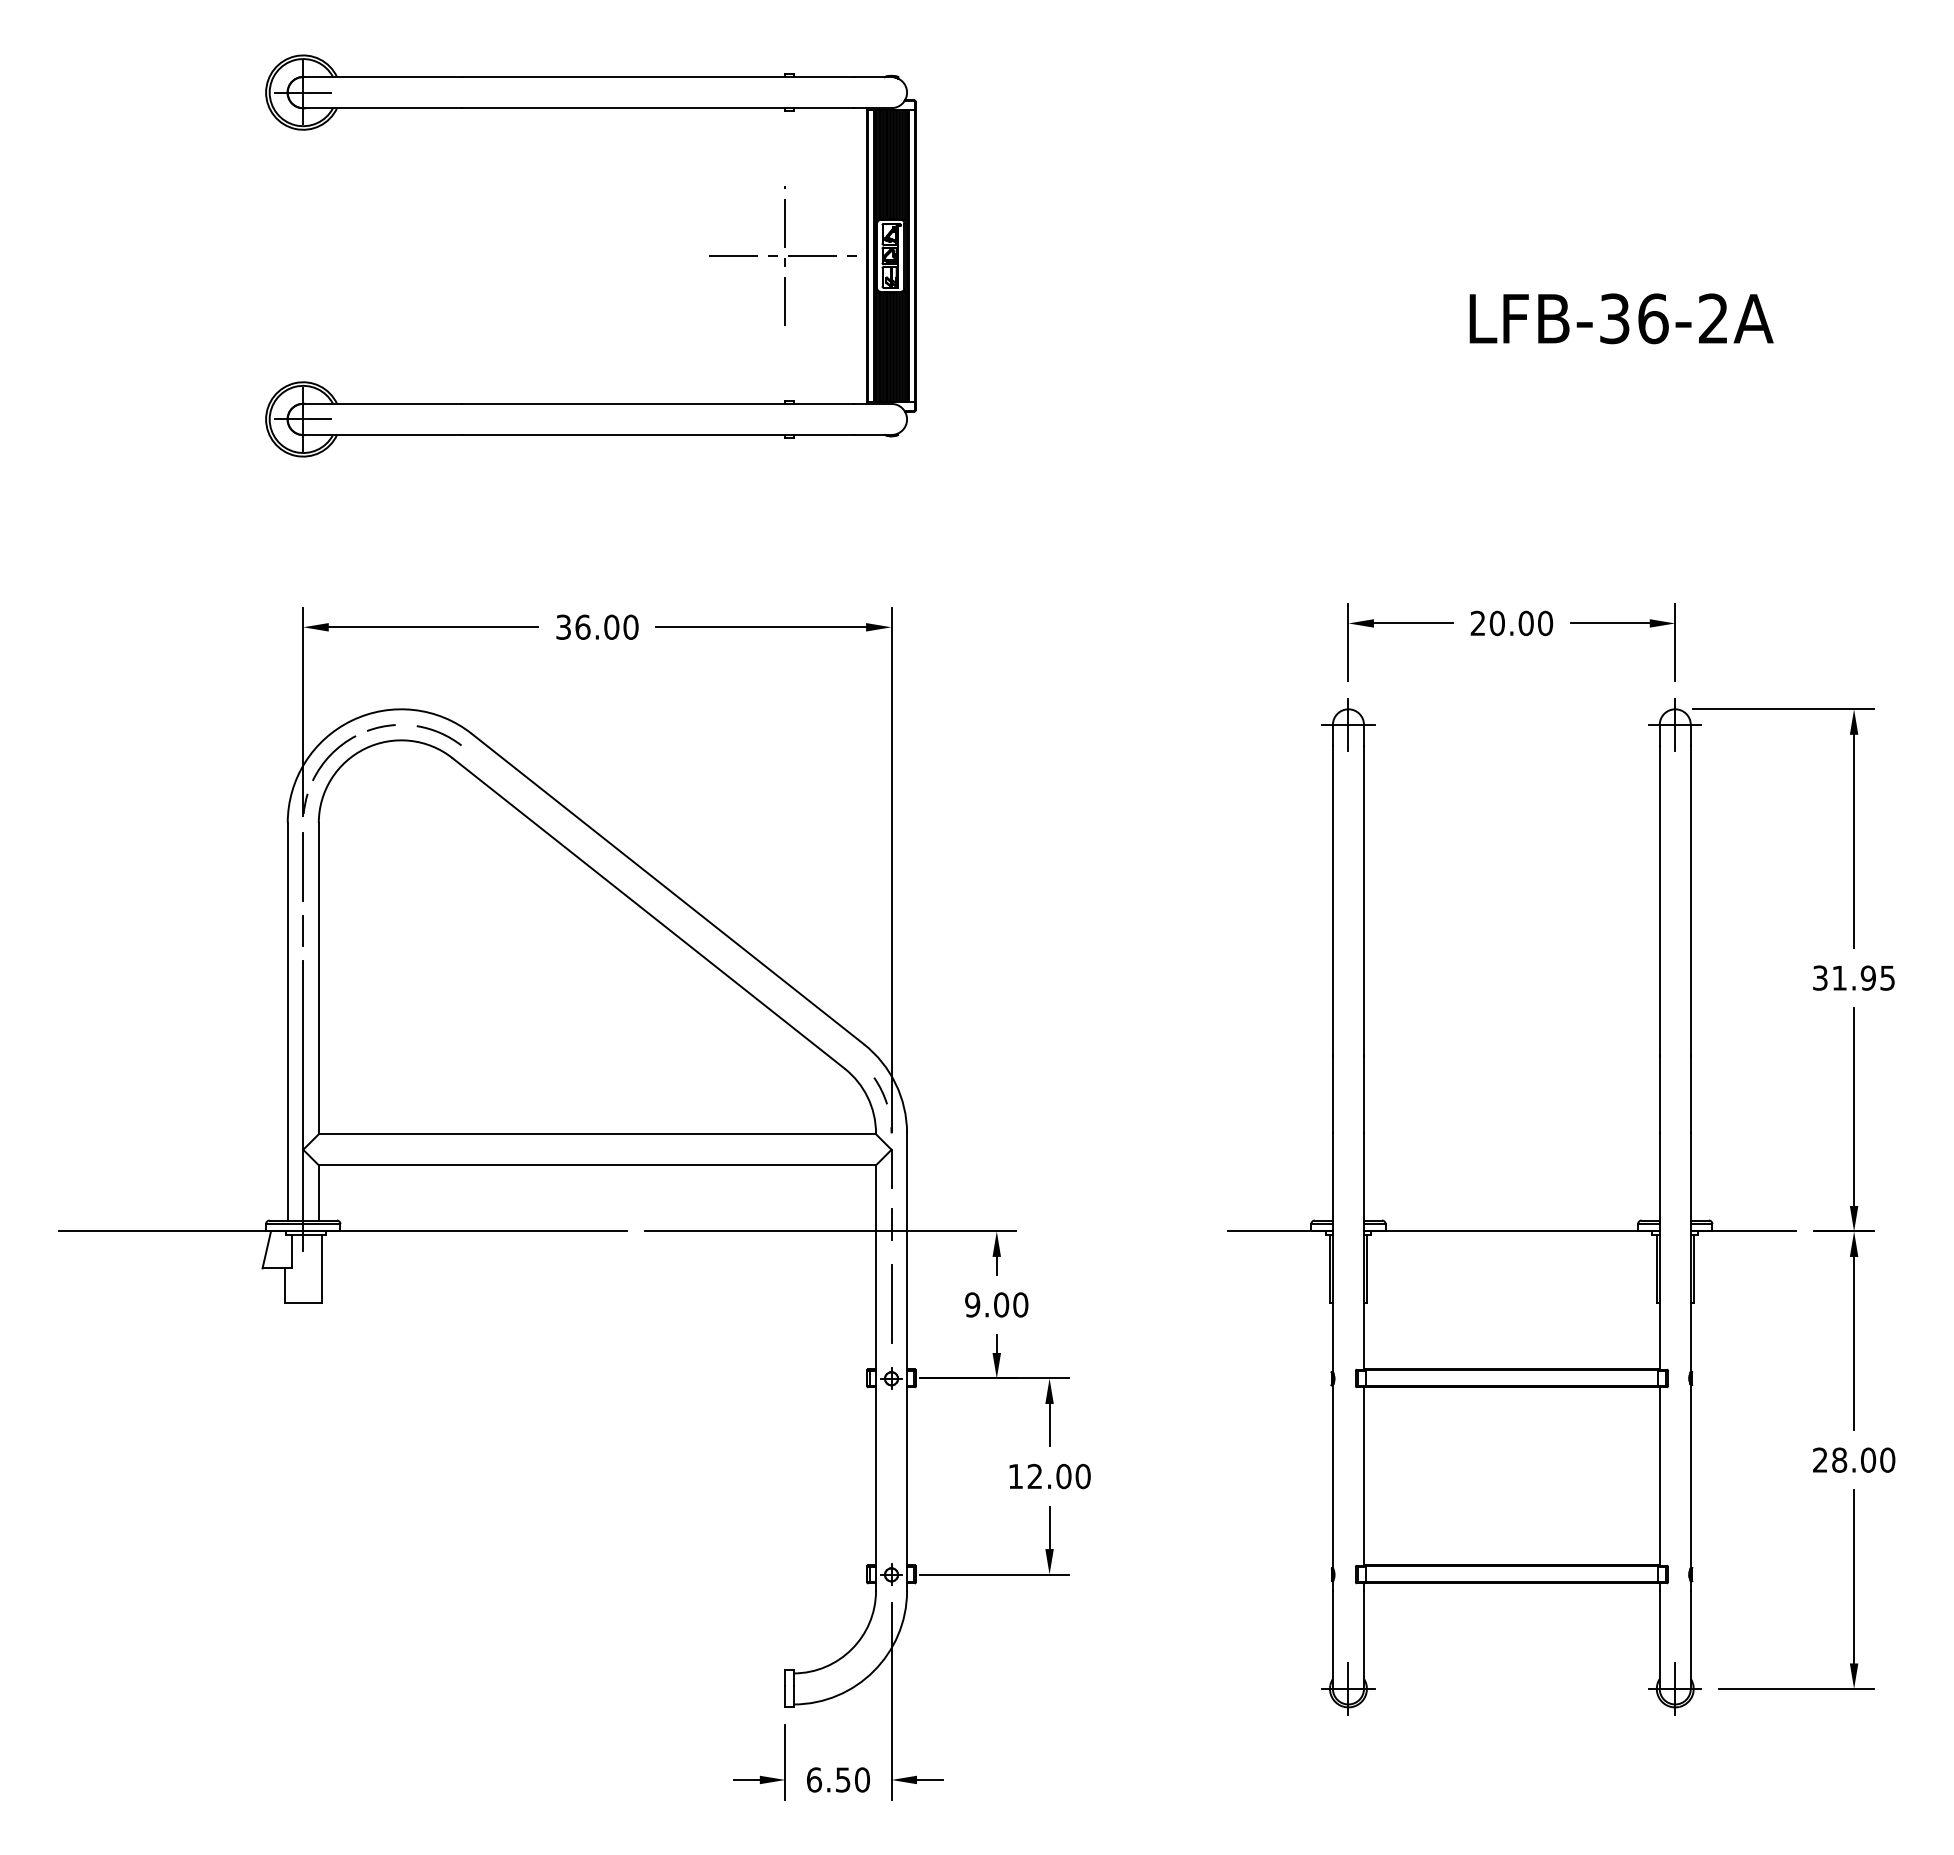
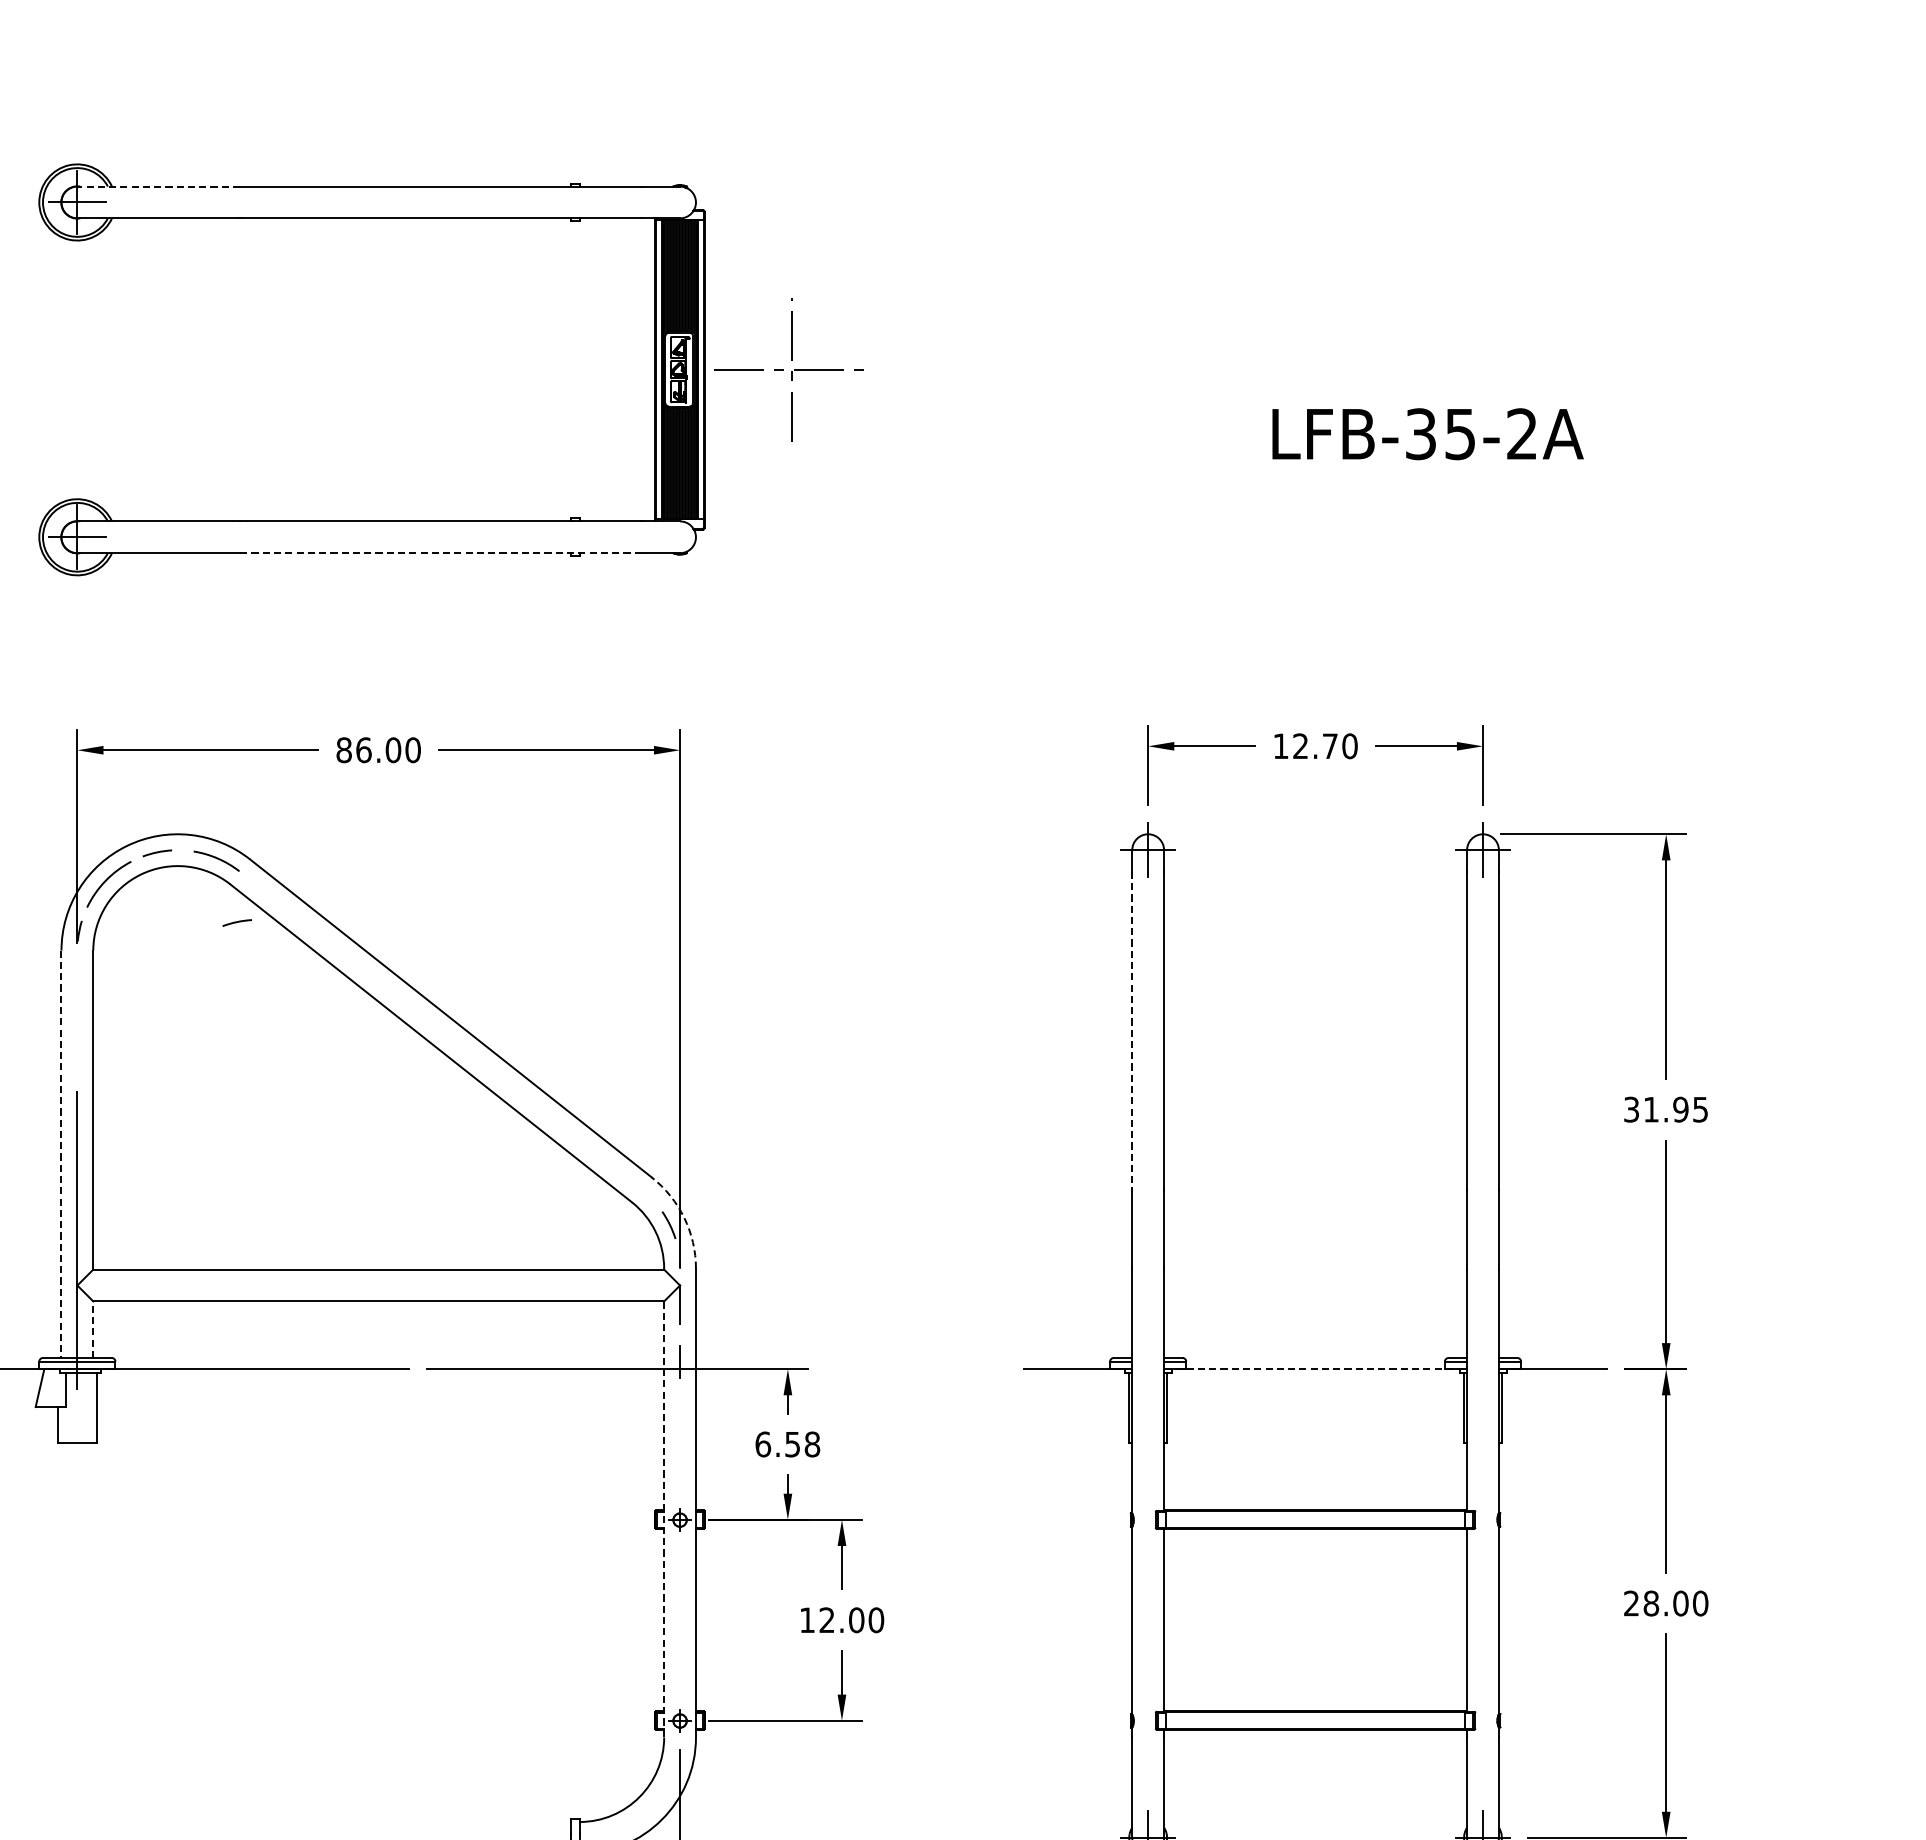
line: (382, 77) -> (158, 186), solid -> dashed
part: (782, 255) -> (788, 369), moved
text: (1653, 318) -> (1460, 433), LFB-36-2A -> LFB-35-2A
line: (658, 434) -> (441, 552), solid -> dashed
text: (1501, 623) -> (1304, 746), 20.00 -> 12.70
text: (563, 626) -> (343, 749), 36.00 -> 86.00
line: (459, 795) -> (237, 922), added
line: (303, 866) -> (77, 995), removed
line: (1332, 901) -> (1131, 1031), solid -> dashed
line: (303, 930) -> (77, 1060), removed
line: (287, 1021) -> (61, 1154), solid -> dashed
arc: (895, 1083) -> (684, 1217), solid -> dashed
line: (318, 1192) -> (92, 1329), solid -> dashed
line: (1511, 1231) -> (1315, 1369), solid -> dashed
line: (891, 1303) -> (680, 1443), removed
text: (996, 1304) -> (787, 1444), 9.00 -> 6.58
line: (876, 1378) -> (664, 1519), solid -> dashed

